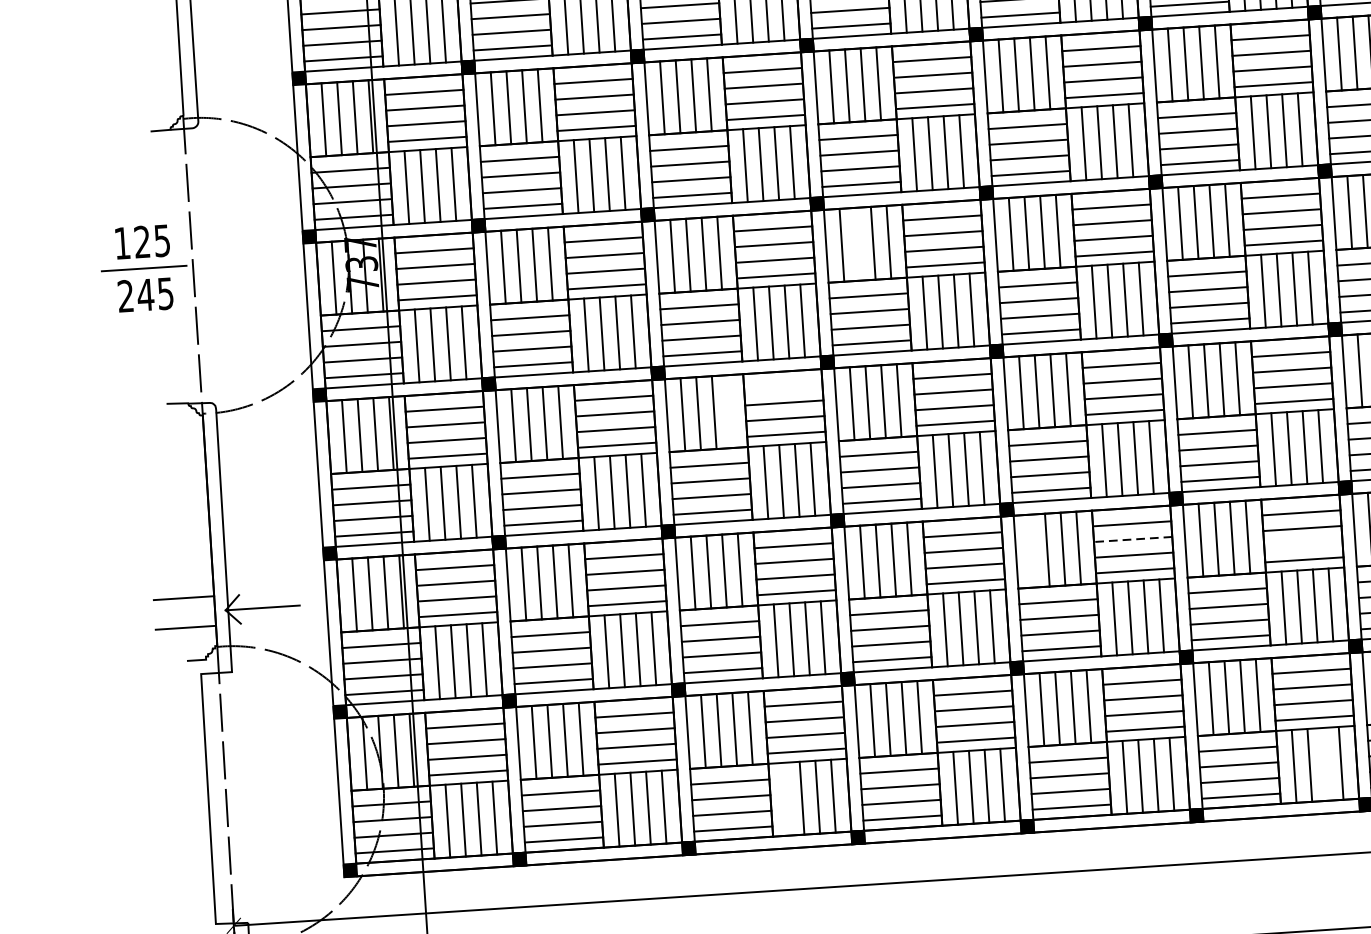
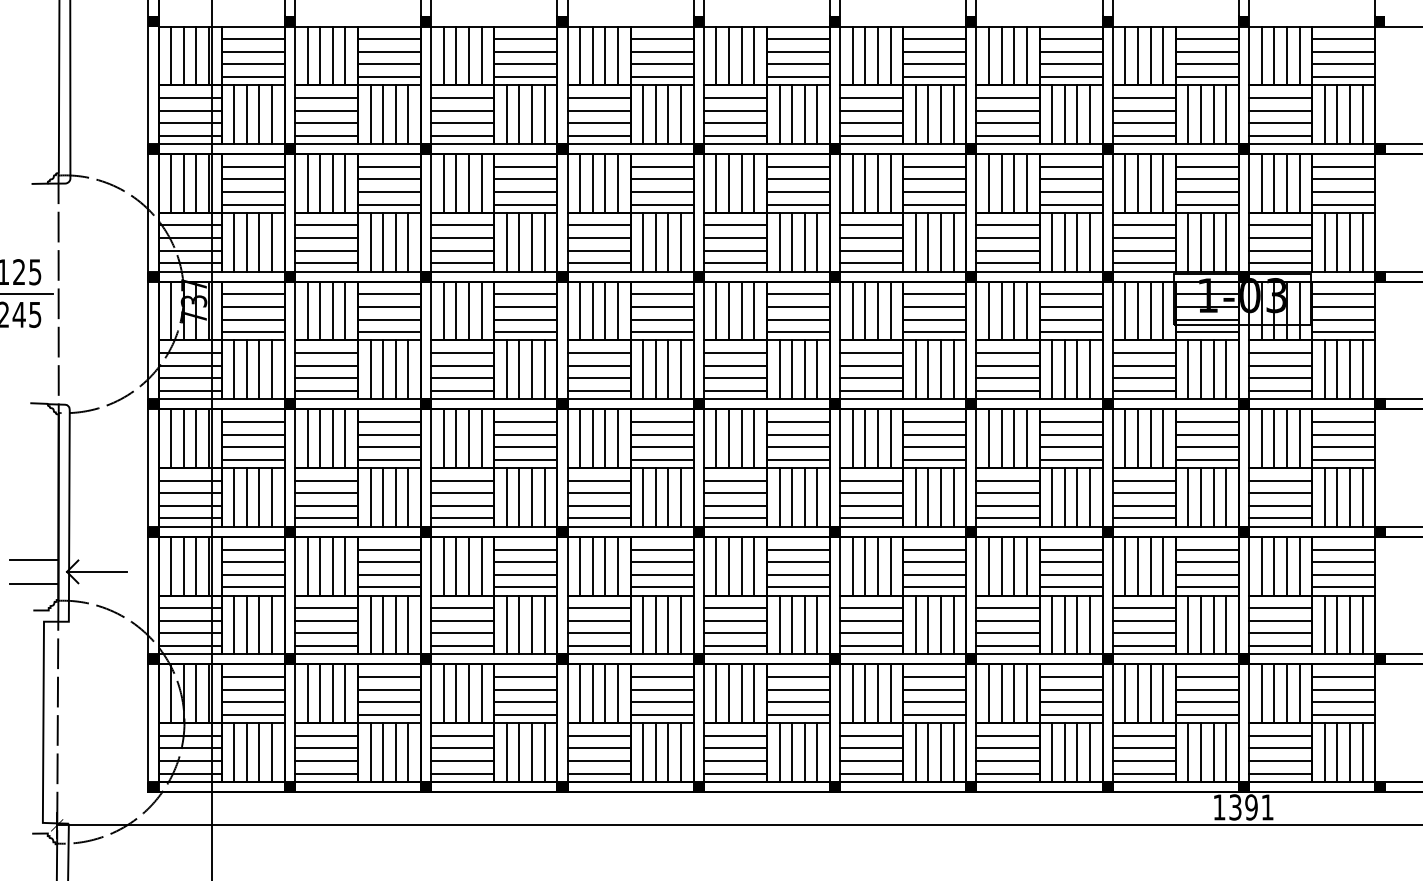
line: (857, 243) -> (592, 310), added
line: (782, 386) -> (525, 421), added
line: (729, 411) -> (481, 438), added
line: (1133, 539) -> (798, 562), dashed -> solid
line: (1303, 543) -> (934, 574), added
line: (1031, 550) -> (716, 565), added
line: (1326, 764) -> (941, 752), added
line: (785, 799) -> (506, 752), added

